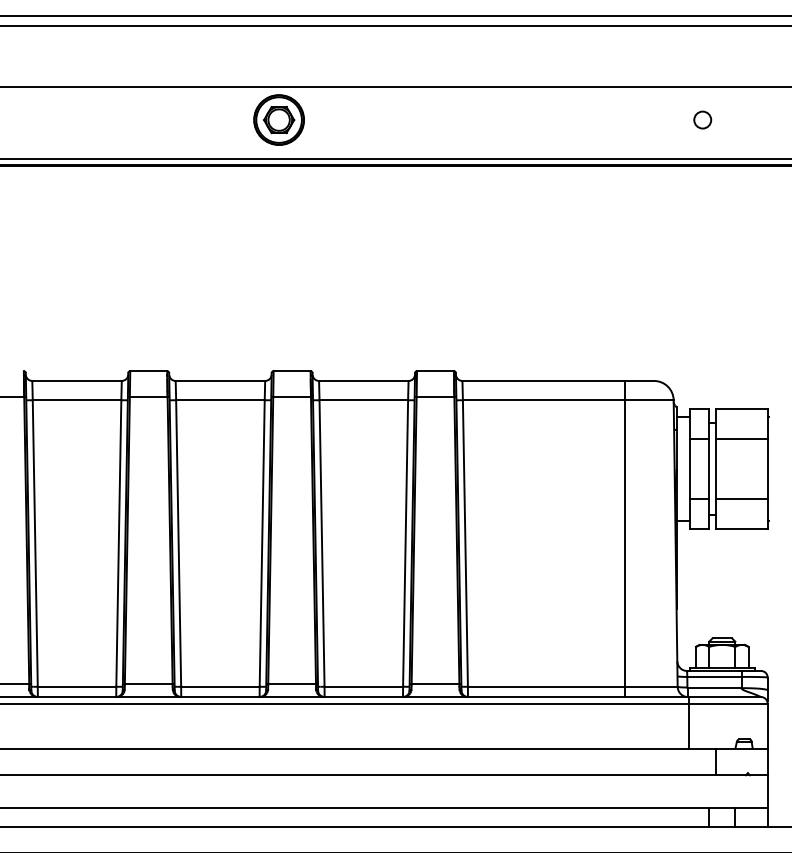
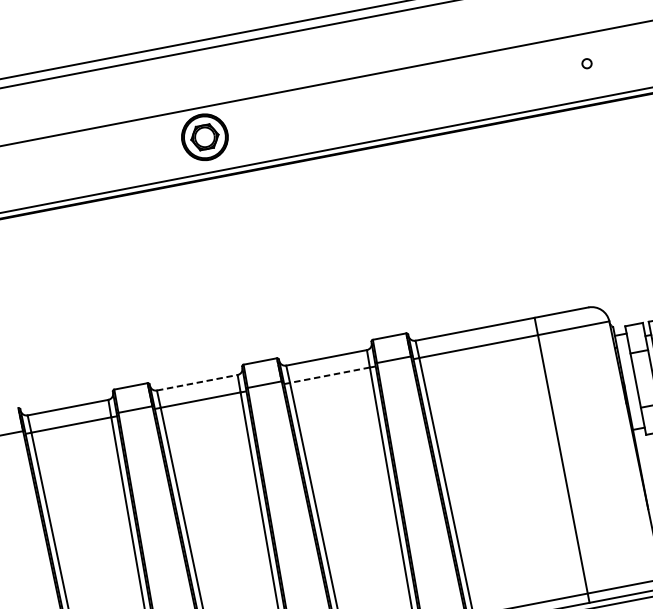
circle: (702, 119) -> (586, 63), size x0.6
line: (220, 380) -> (197, 382), solid -> dashed
line: (363, 400) -> (329, 375), solid -> dashed
line: (624, 538) -> (561, 459), moved

